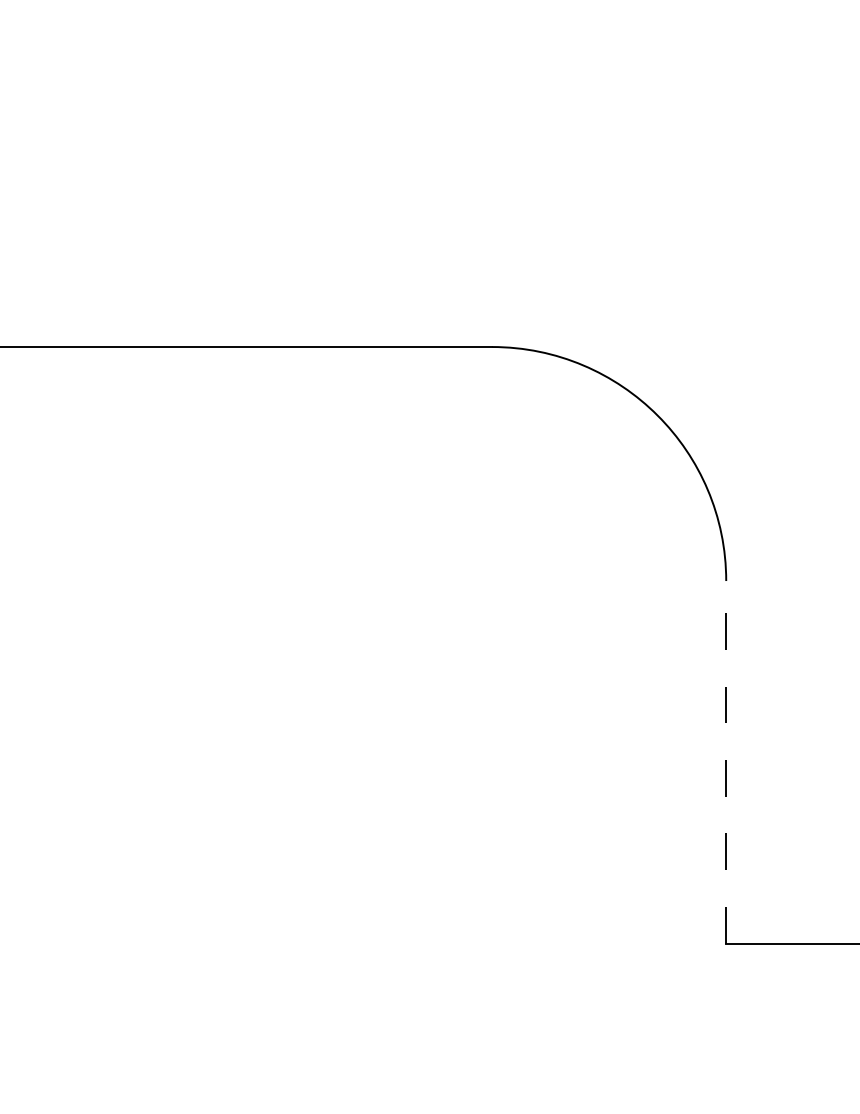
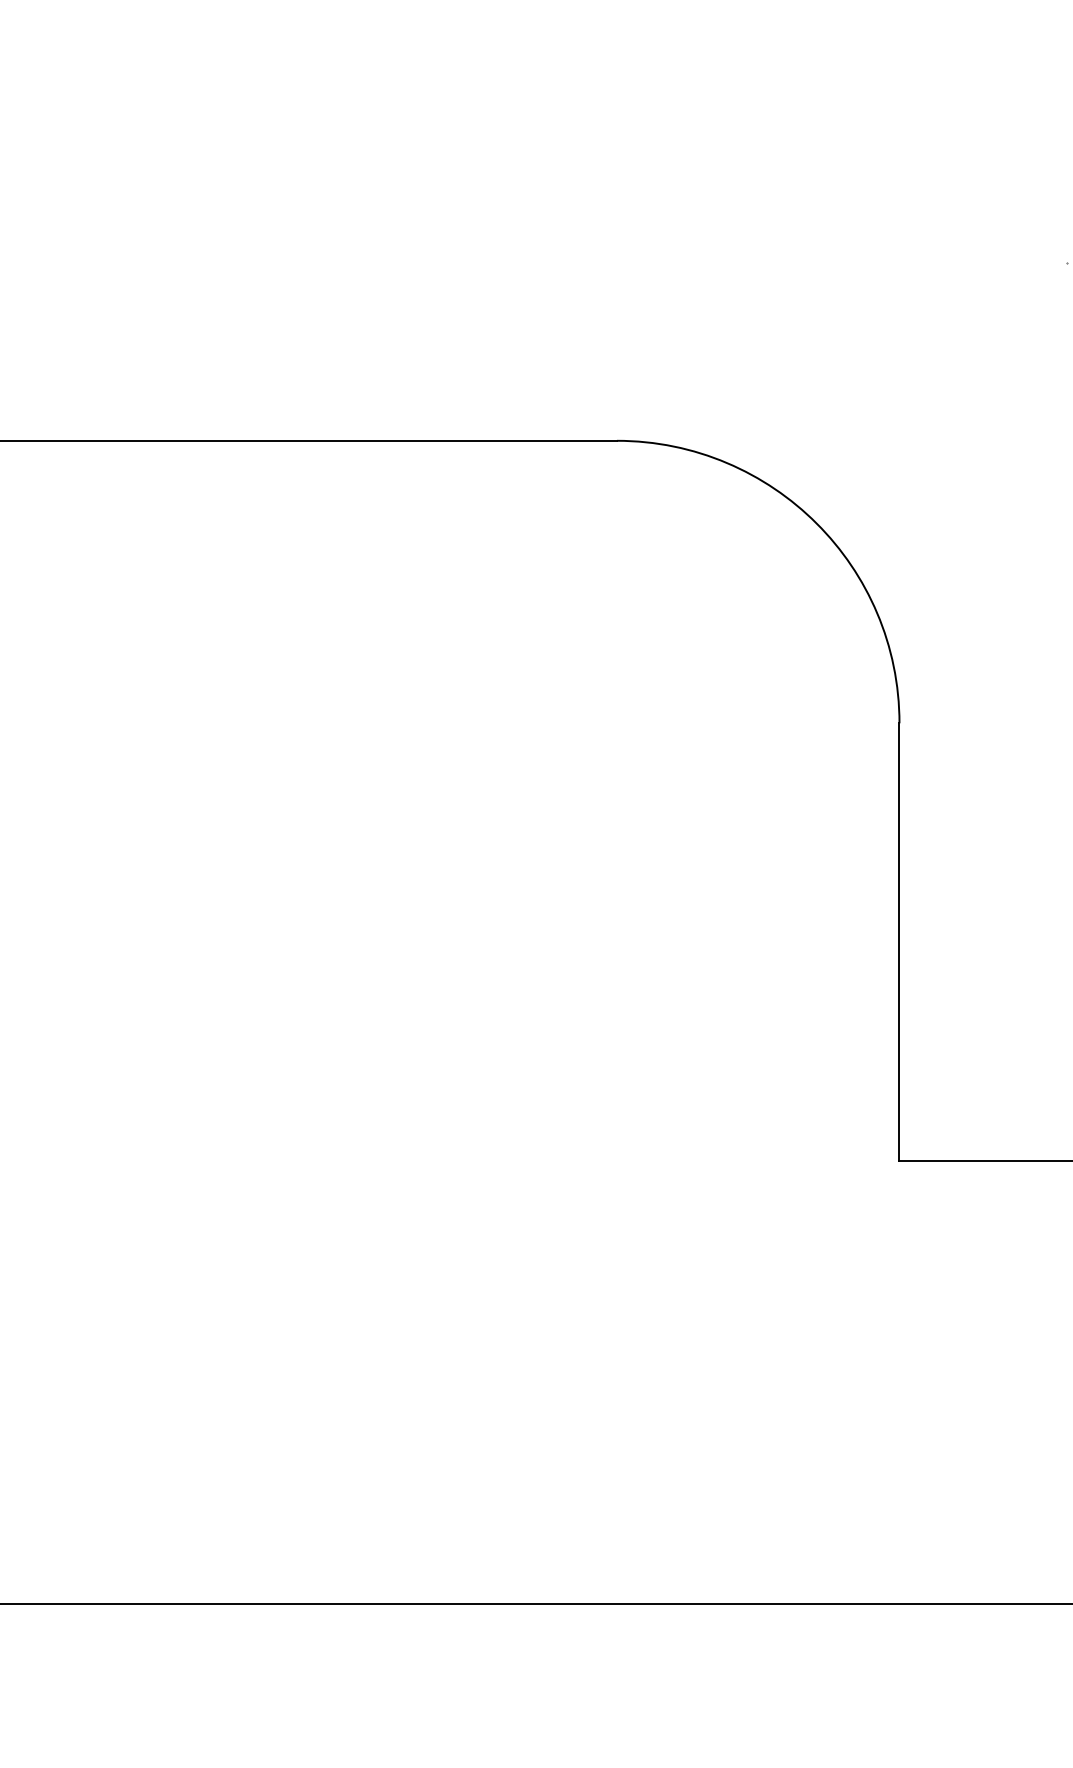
line: (726, 762) -> (899, 942), dashed -> solid

